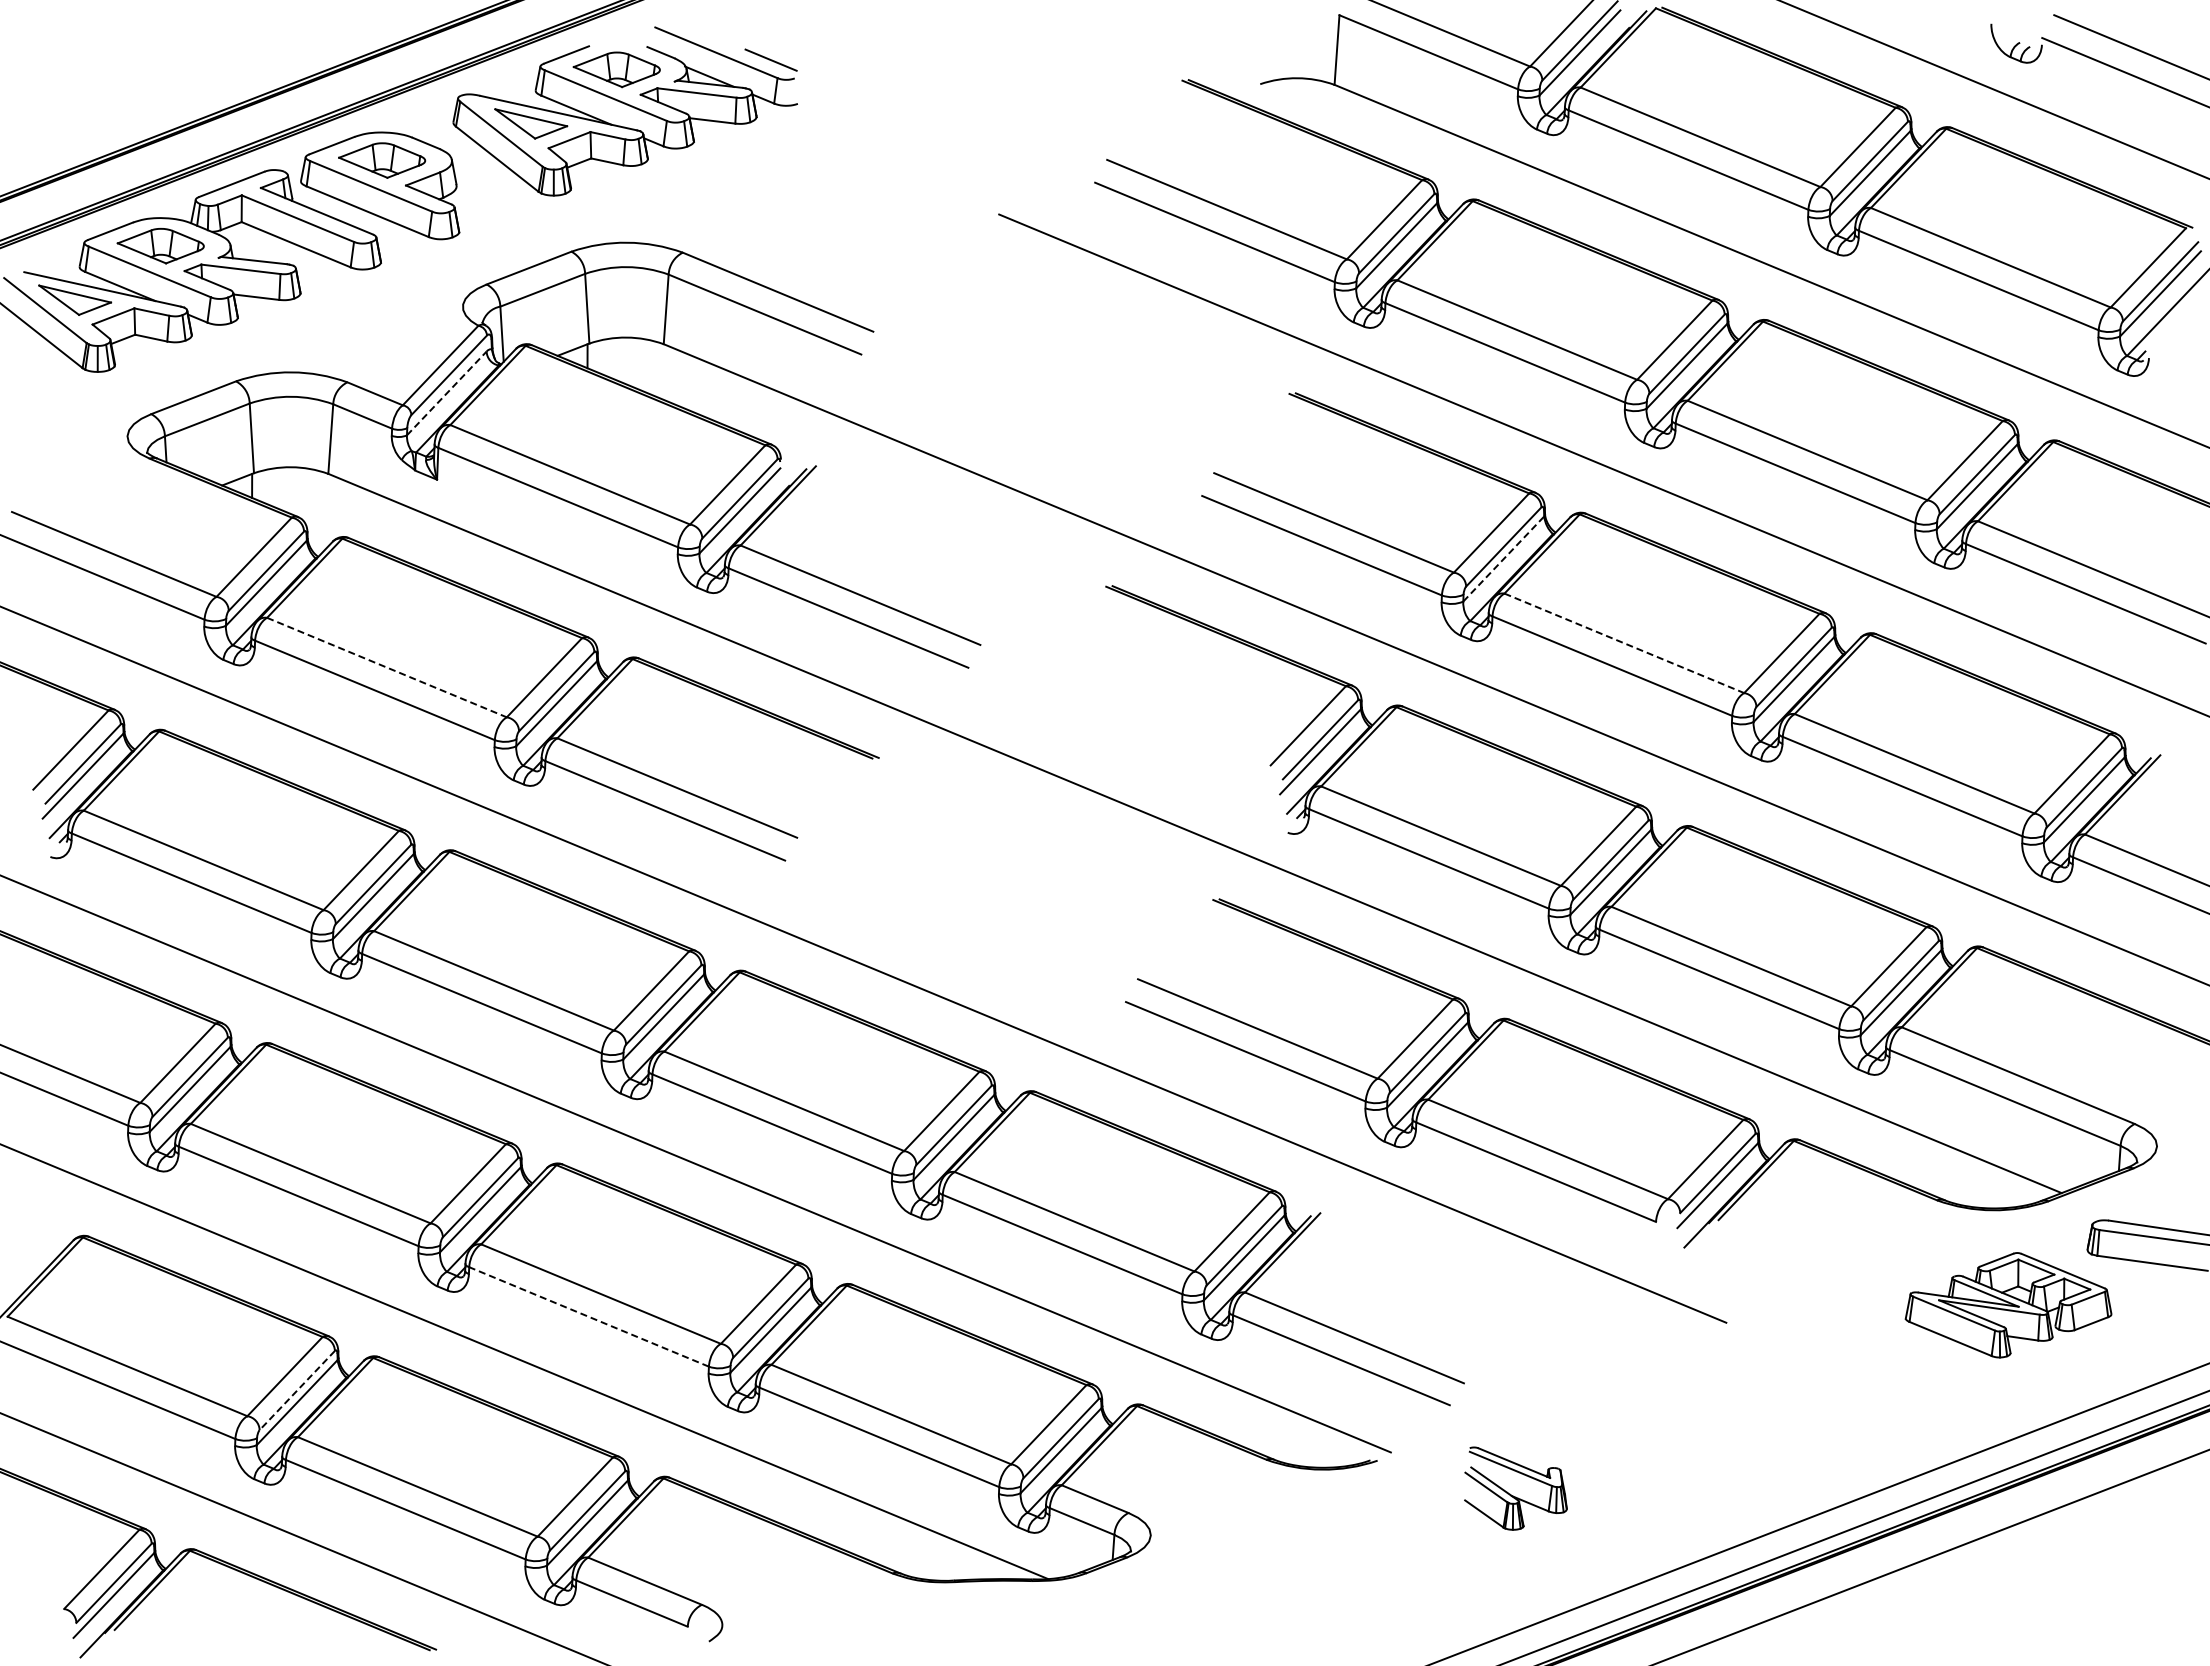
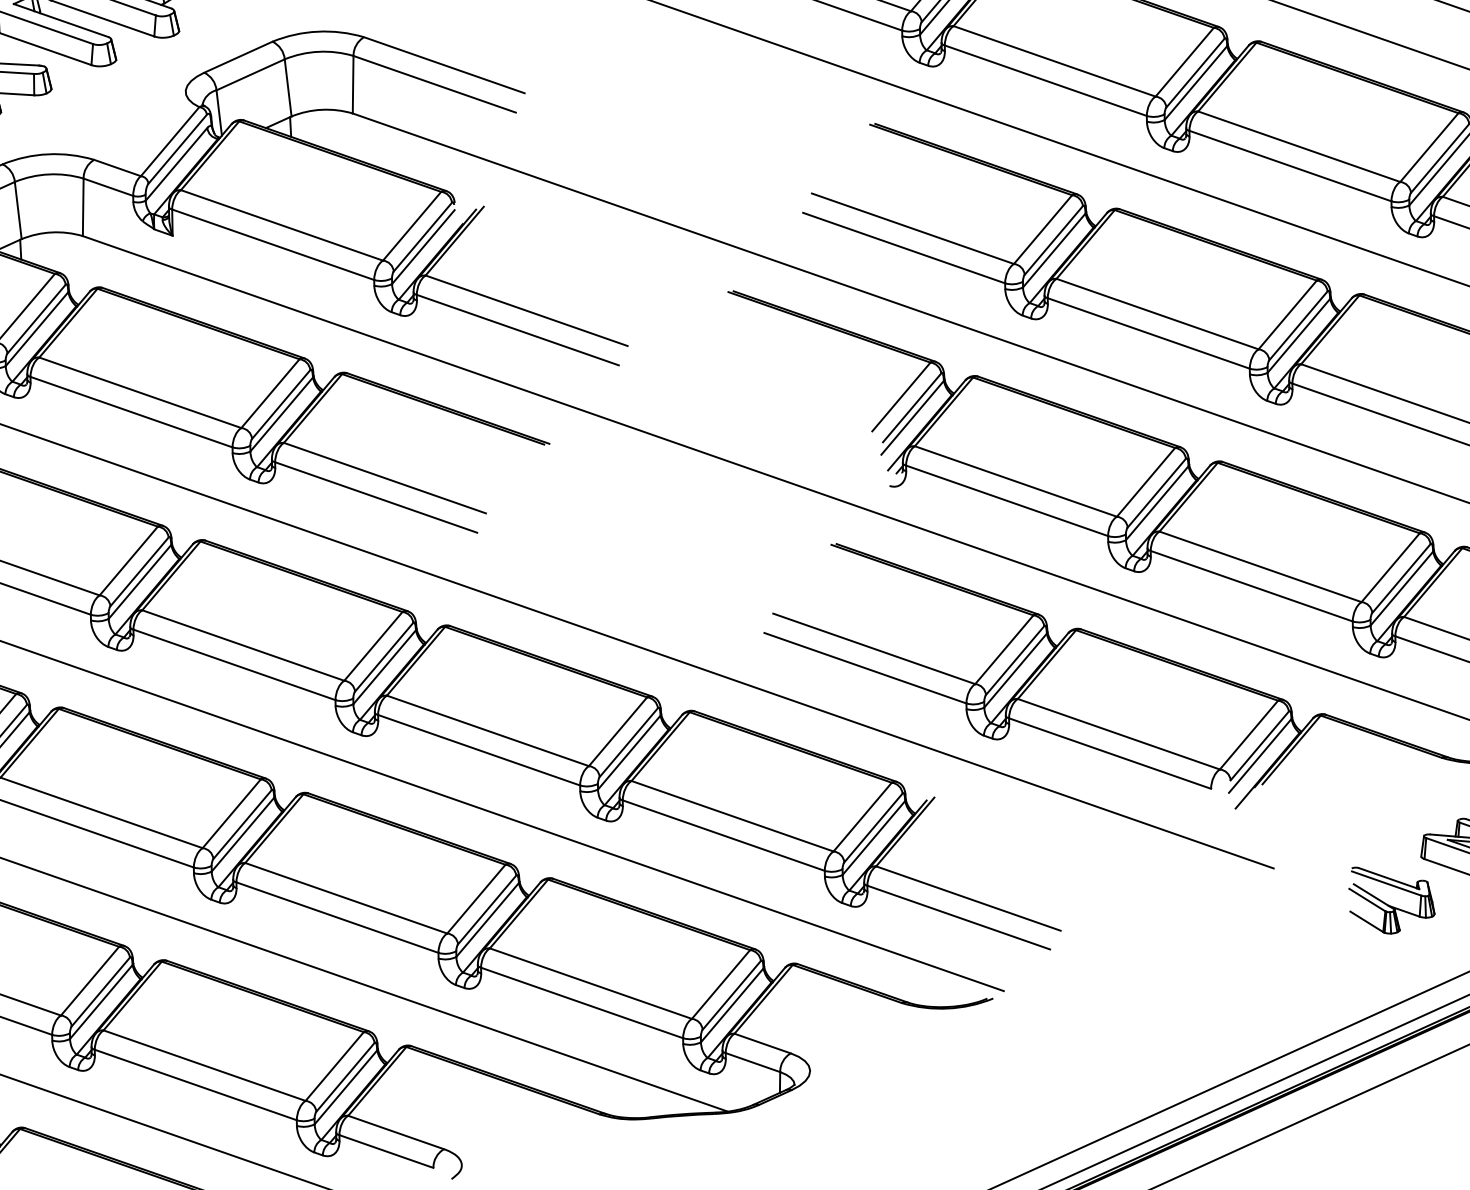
line: (446, 393) -> (176, 164), dashed -> solid
line: (1503, 559) -> (1054, 250), dashed -> solid
line: (1624, 643) -> (1157, 314), dashed -> solid
line: (386, 667) -> (139, 392), dashed -> solid
line: (589, 1316) -> (337, 917), dashed -> solid
line: (297, 1390) -> (101, 992), dashed -> solid
part: (1510, 1493) -> (1387, 903), moved

